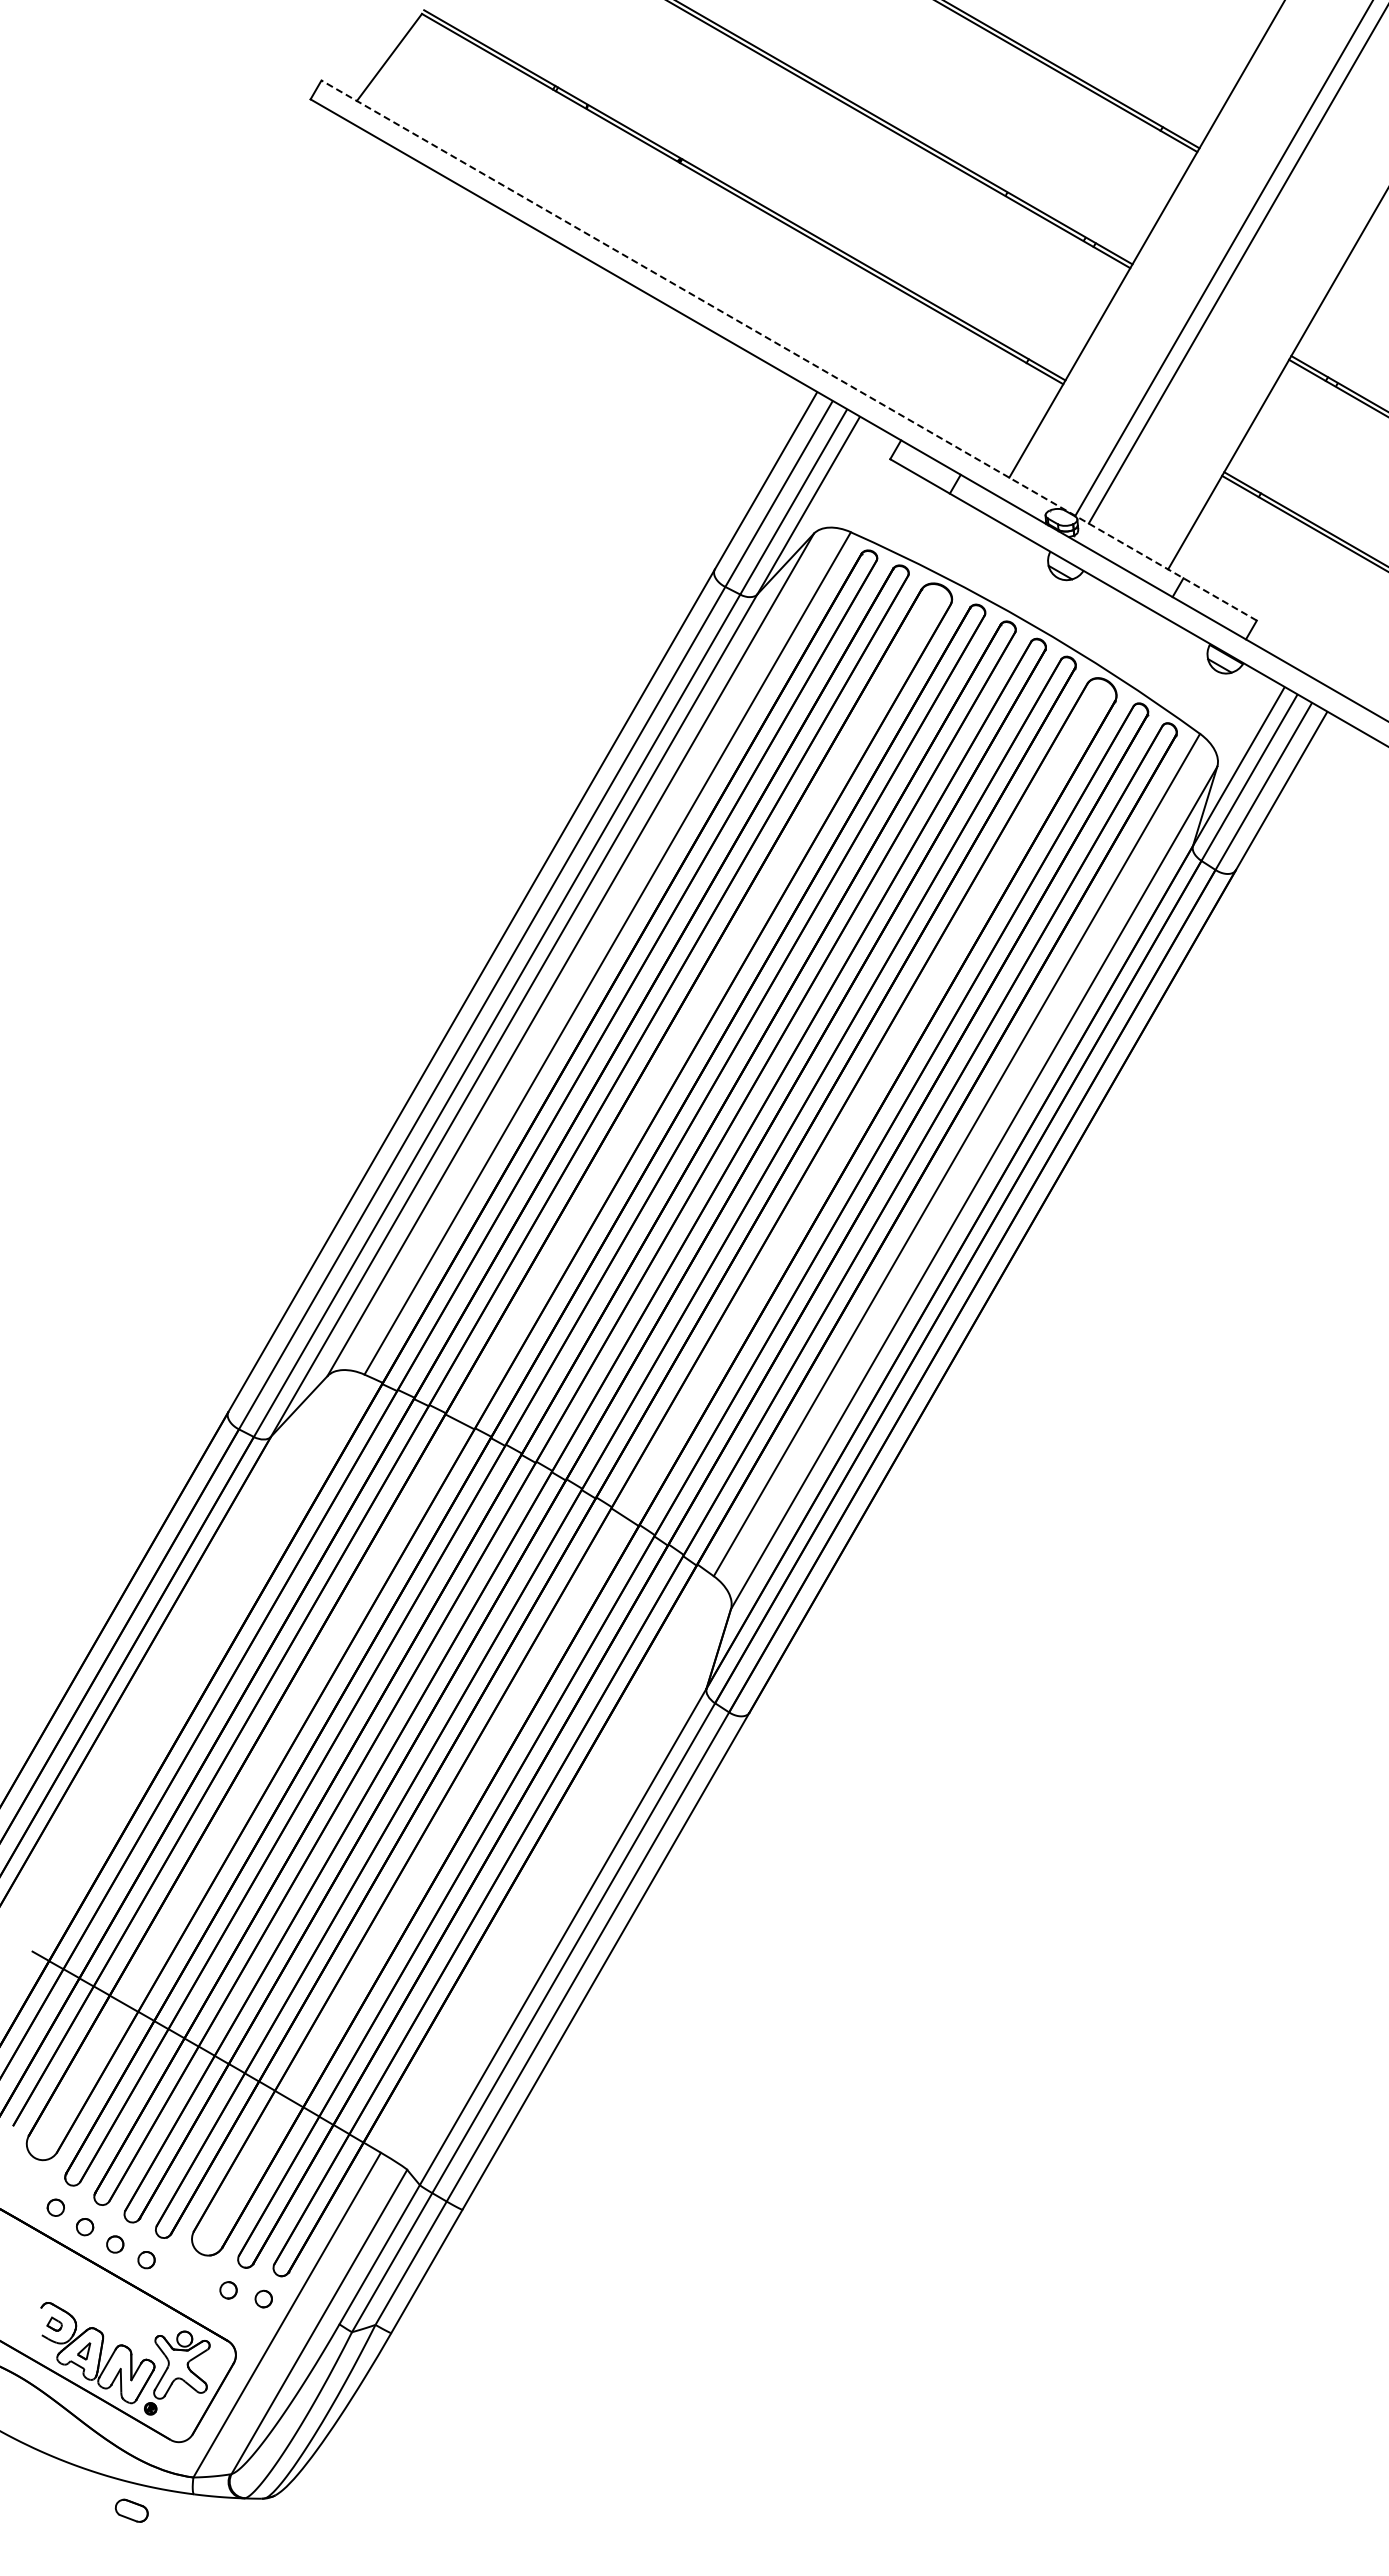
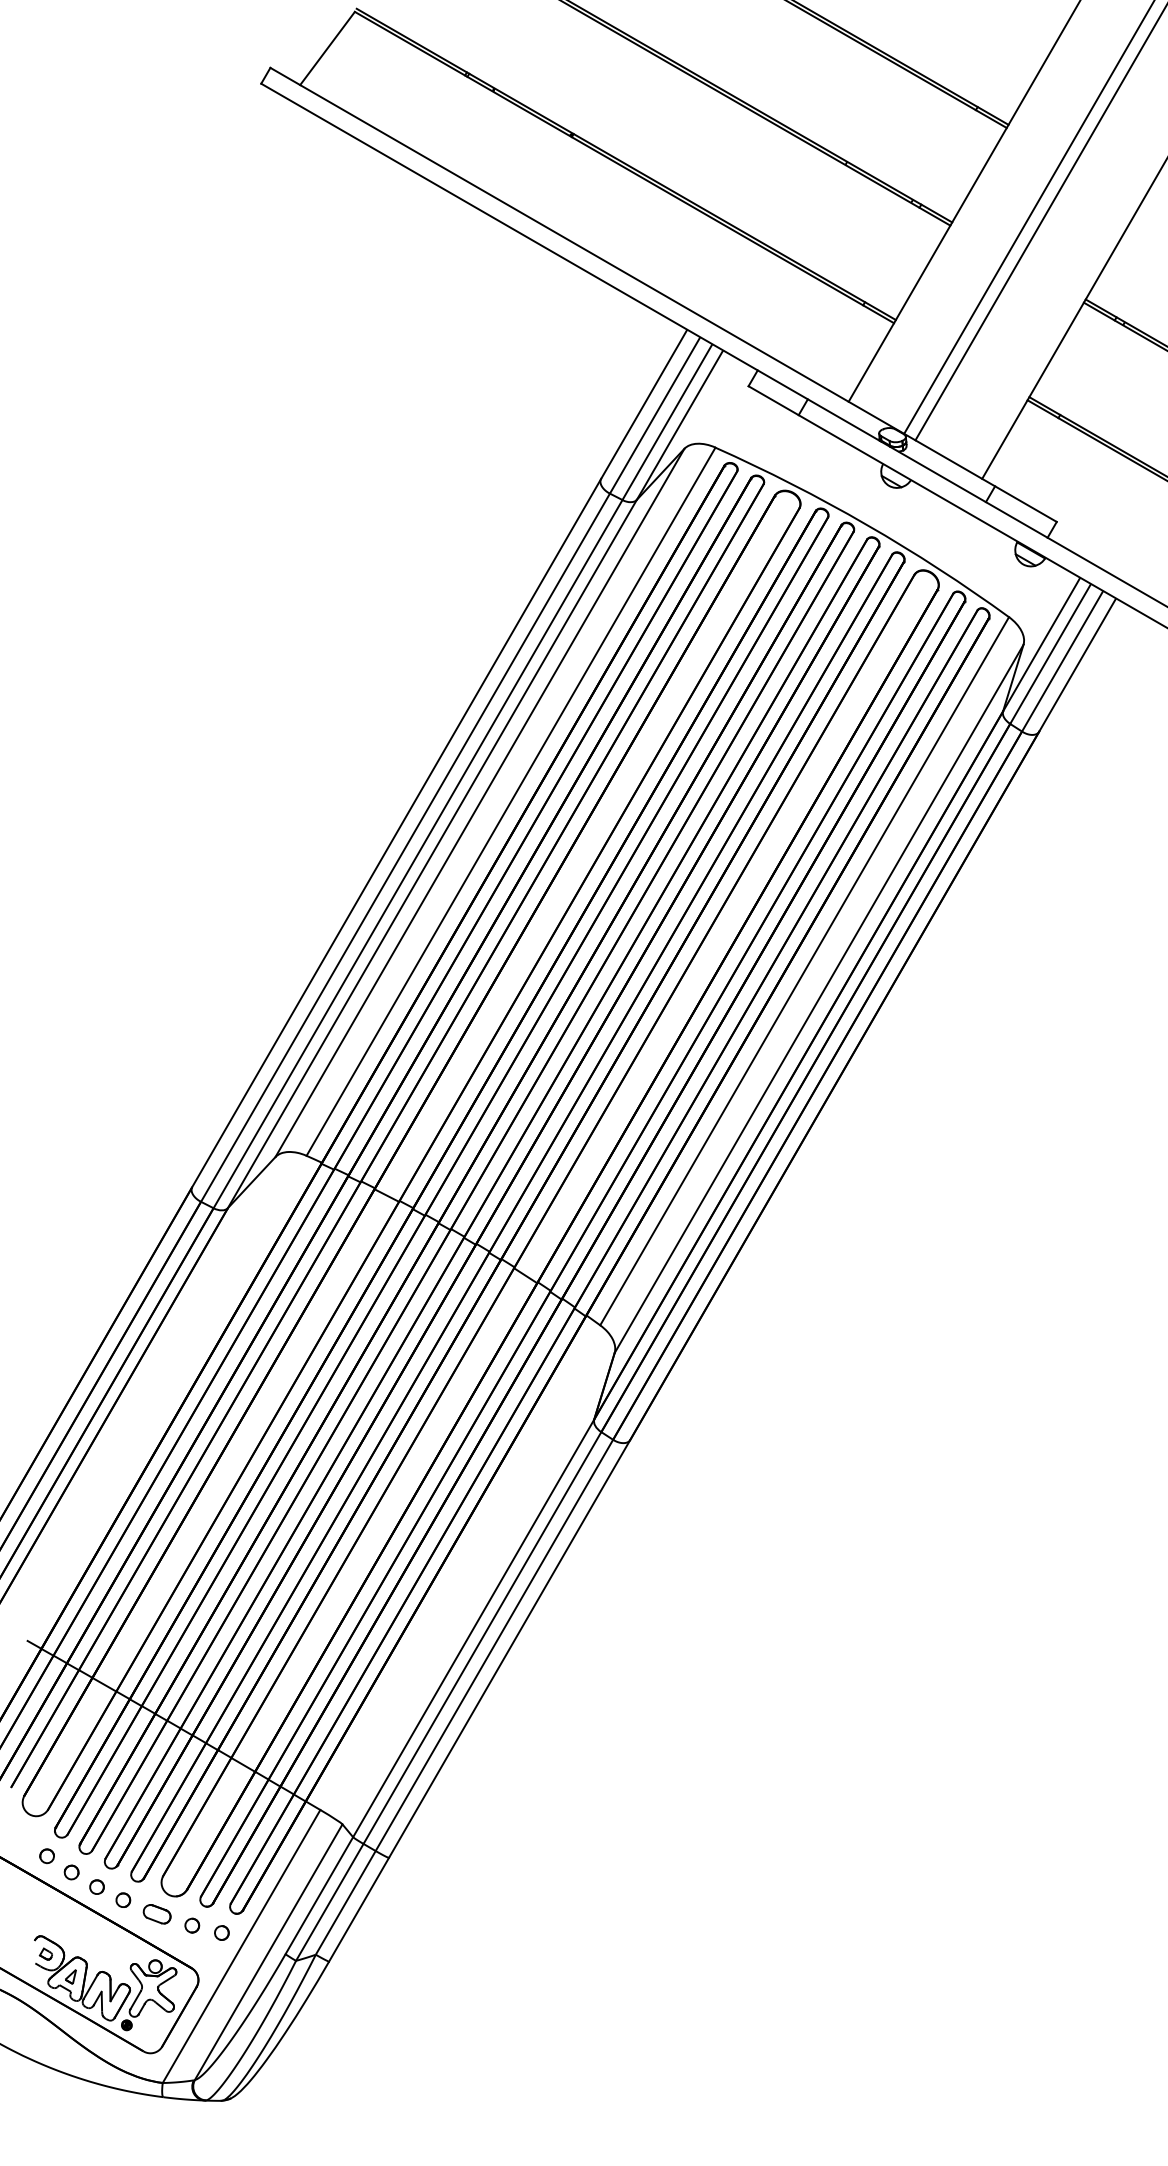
line: (788, 350) -> (663, 294), dashed -> solid
part: (131, 2510) -> (156, 1914), moved

